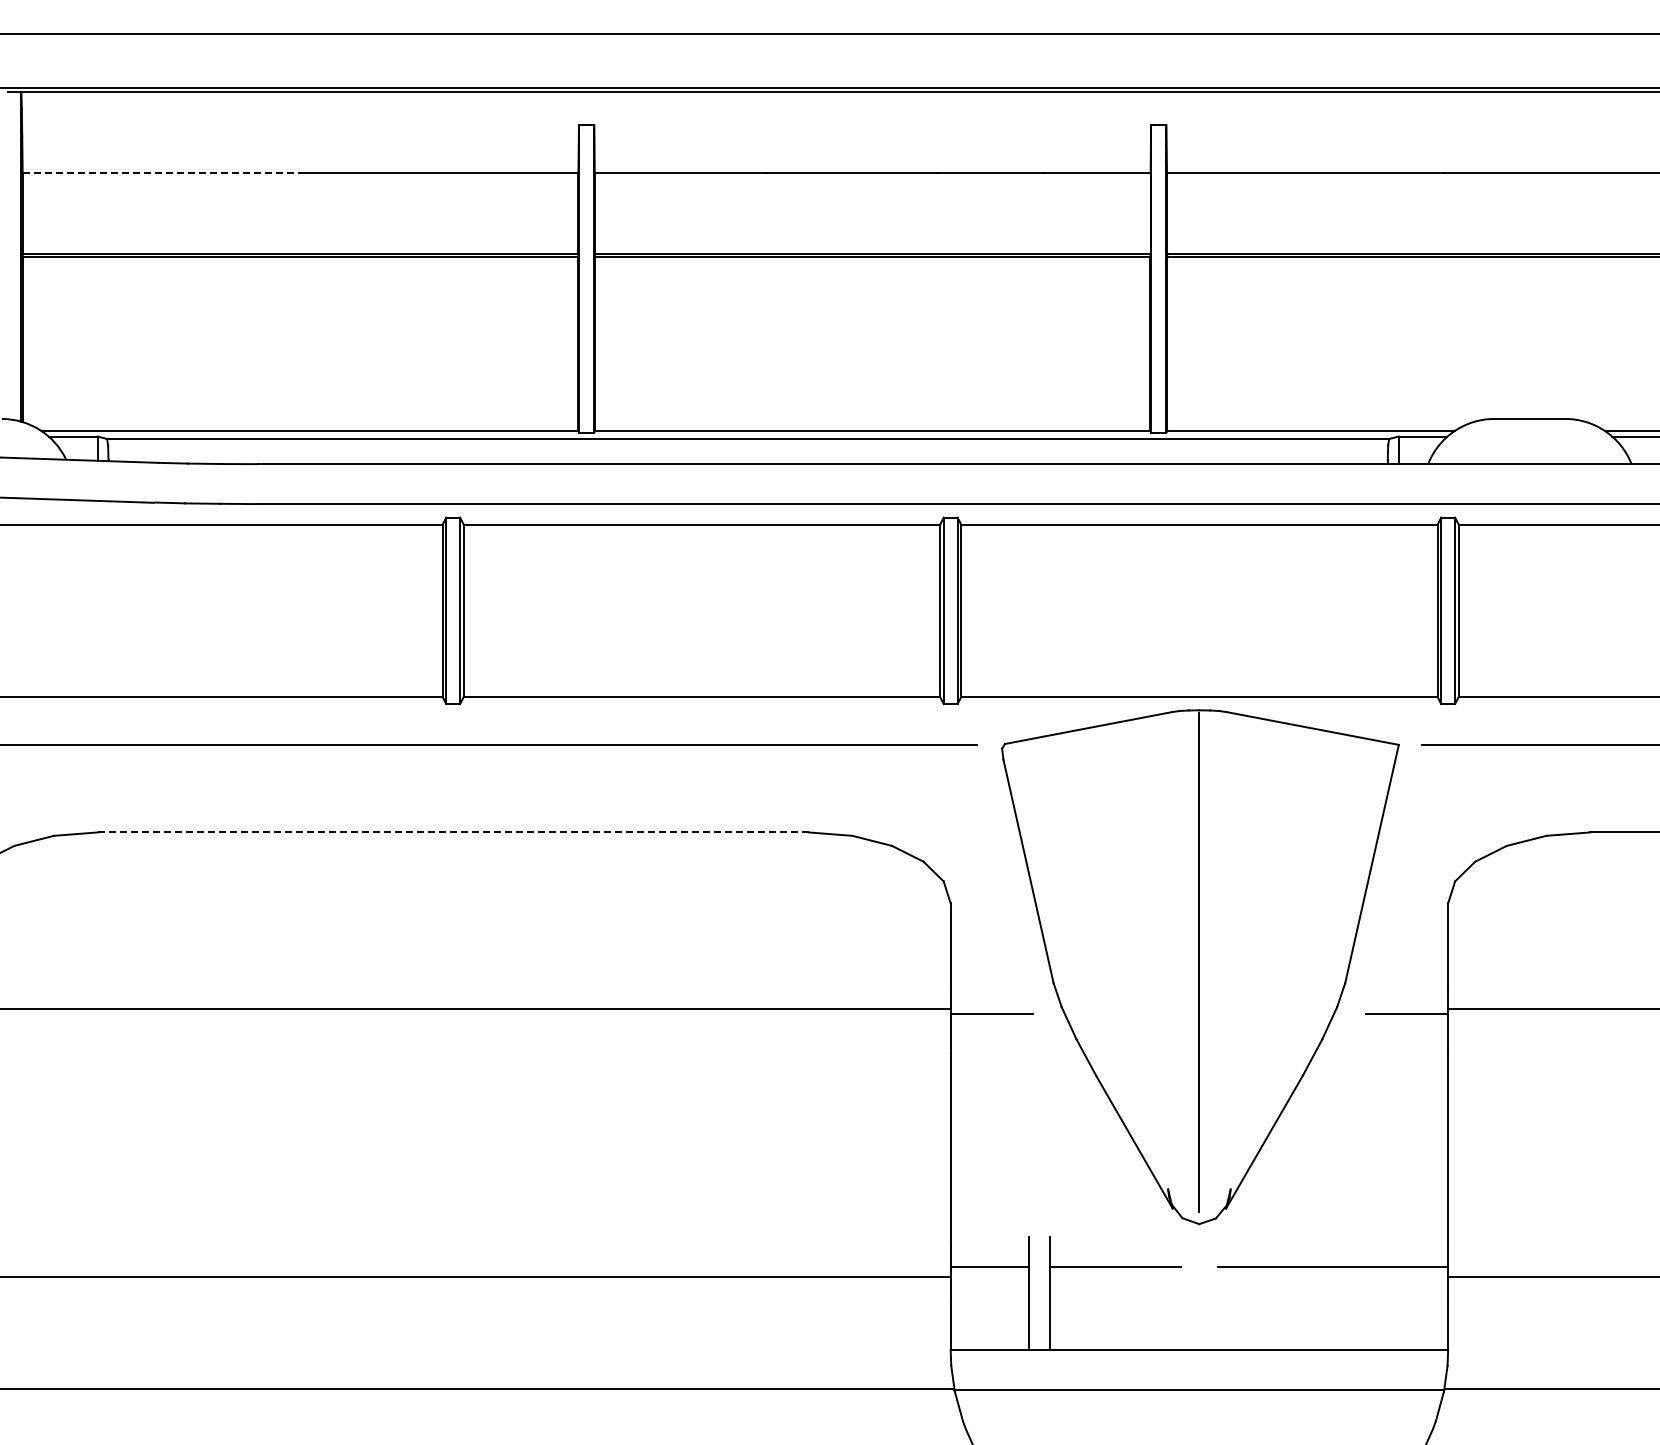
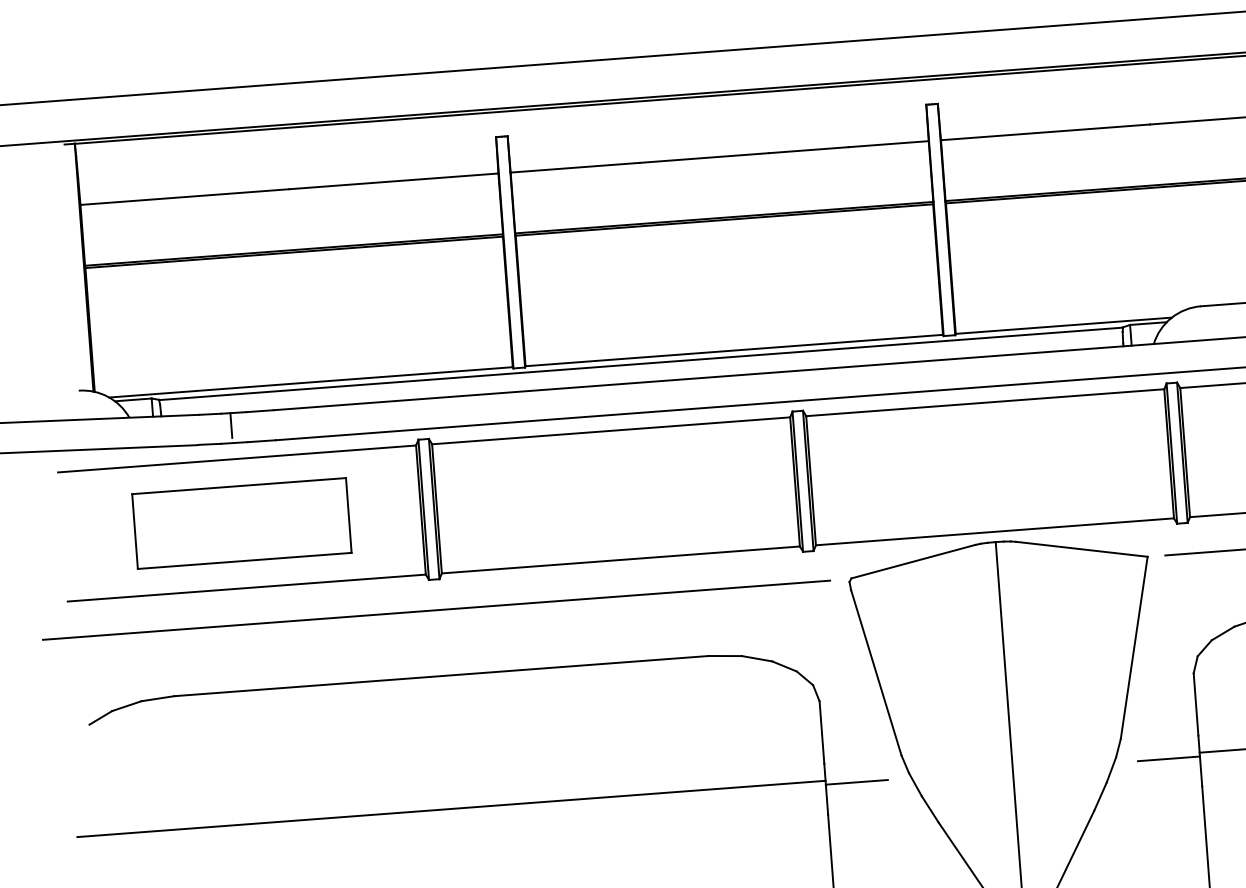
line: (161, 173) -> (184, 197), dashed -> solid
line: (200, 479) -> (231, 424), added
part: (204, 610) -> (241, 523), added
line: (453, 832) -> (441, 676), dashed -> solid

